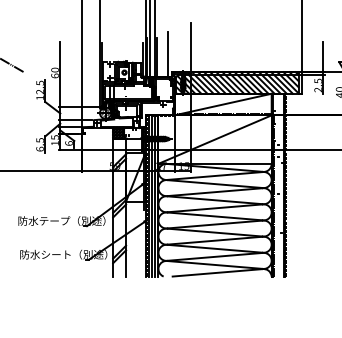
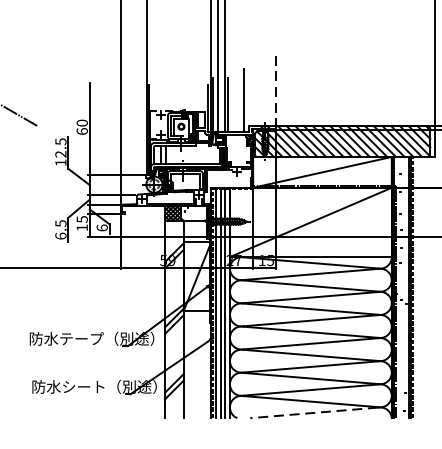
line: (190, 47) -> (275, 90), solid -> dashed
line: (217, 272) -> (314, 412), solid -> dashed

